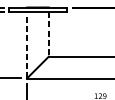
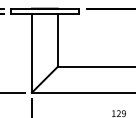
line: (48, 35) -> (57, 41), dashed -> solid
line: (26, 44) -> (31, 52), dashed -> solid

